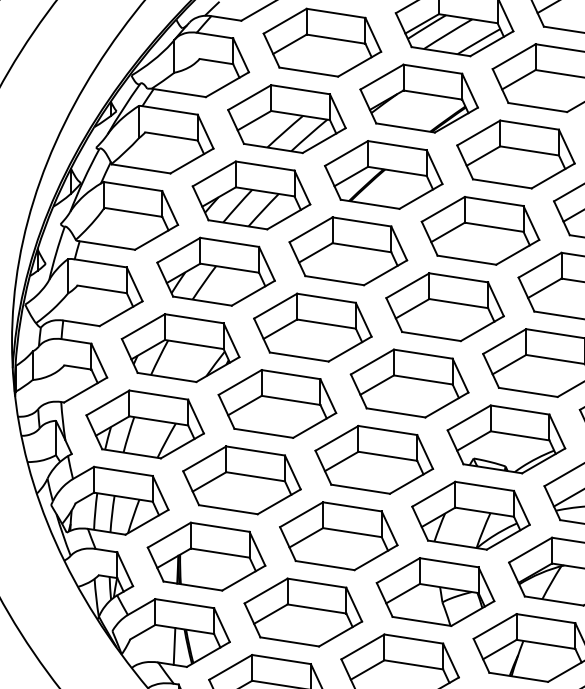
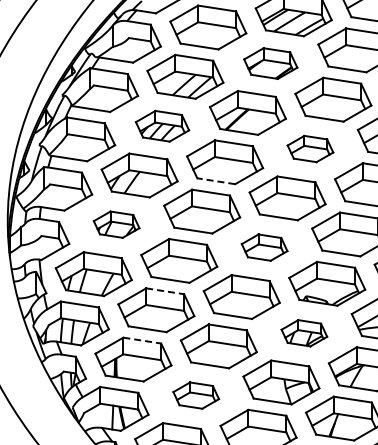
part: (418, 98) -> (270, 63), size x0.7
part: (251, 195) -> (162, 126), size x0.7
part: (480, 229) -> (310, 148), size x0.6
line: (333, 281) -> (215, 181), solid -> dashed
part: (180, 347) -> (116, 224), size x0.6
part: (409, 383) -> (264, 247), size x0.6
line: (256, 451) -> (165, 291), solid -> dashed
part: (471, 516) -> (304, 333), size x0.6
line: (220, 527) -> (142, 340), solid -> dashed
part: (304, 612) -> (196, 395), size x0.6

